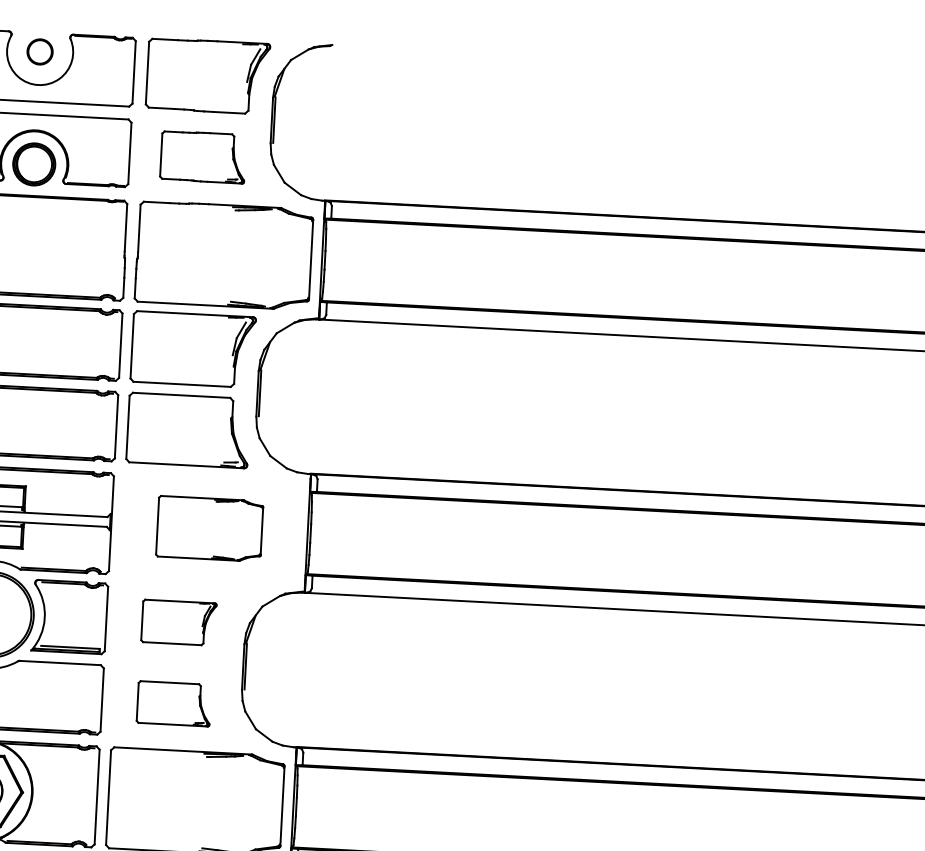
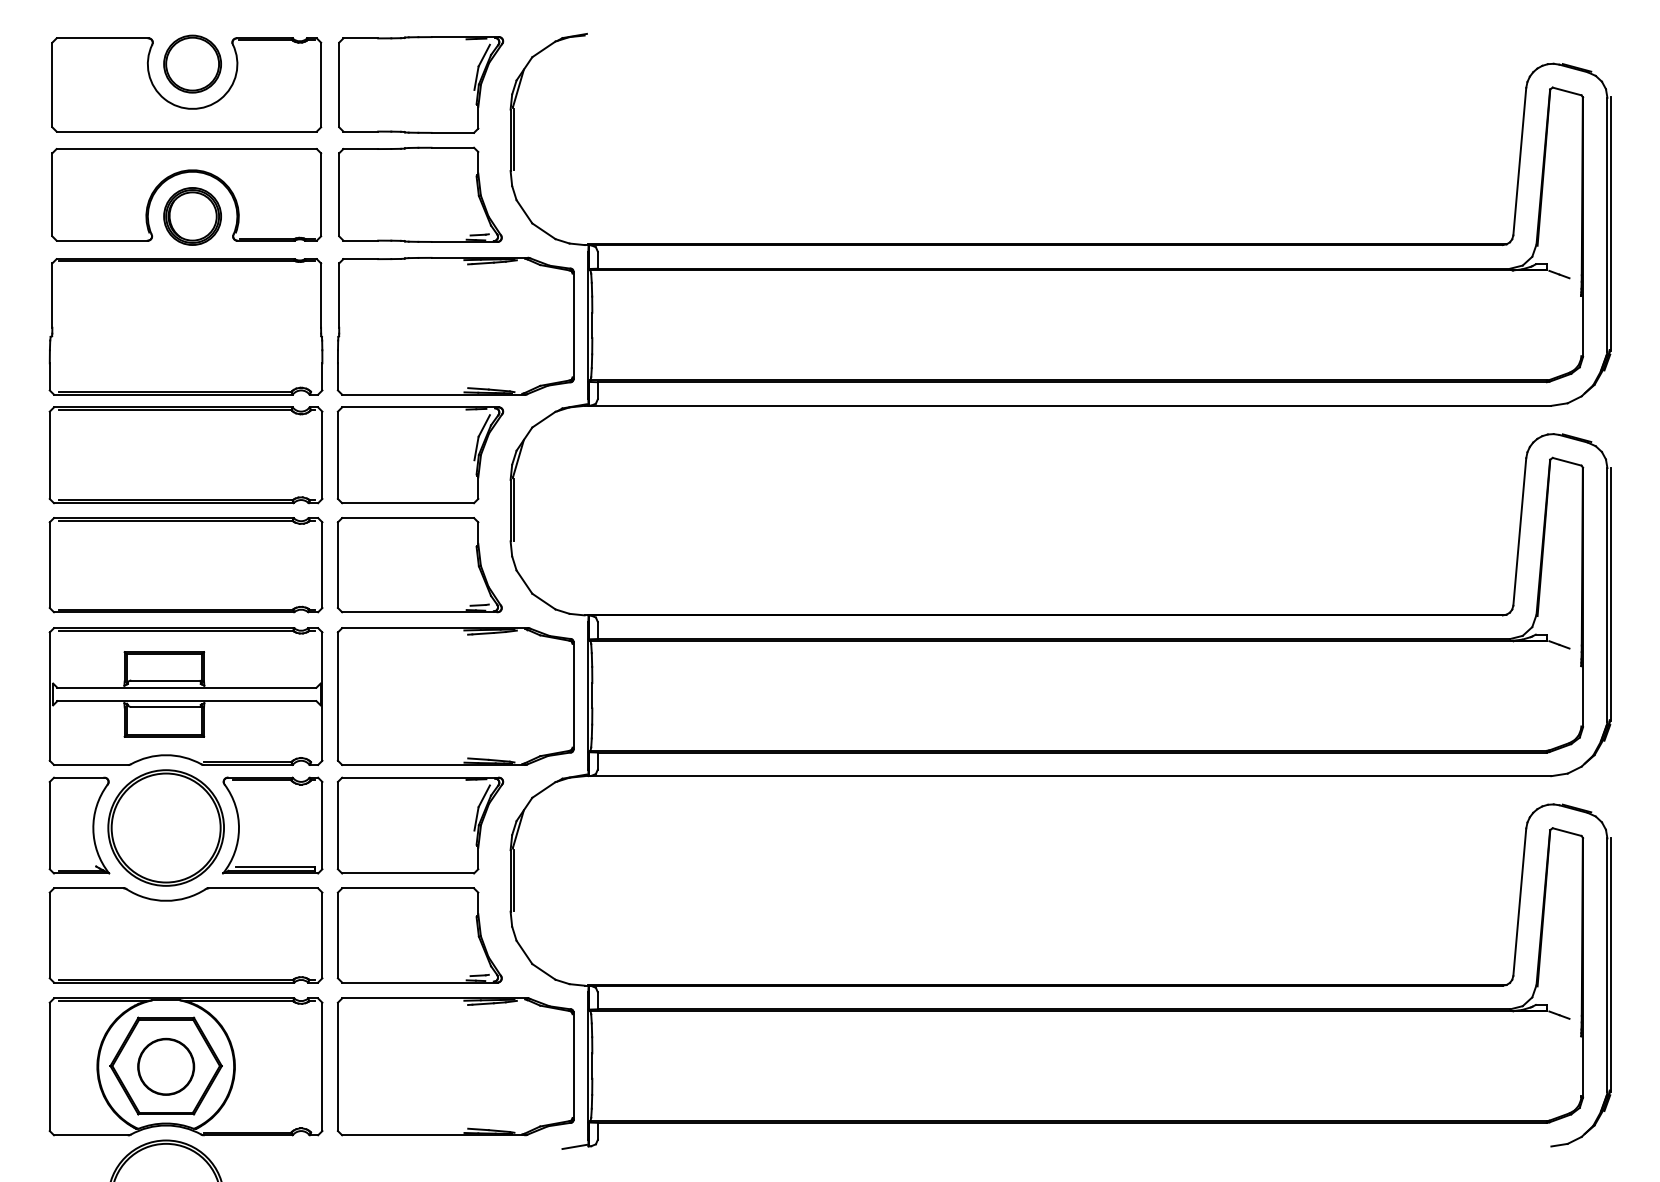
part: (40, 51) -> (192, 63), size x1.67
part: (203, 157) -> (420, 194), size x1.43
part: (209, 528) -> (455, 696), size x1.67
part: (178, 622) -> (420, 825), size x1.67
part: (173, 703) -> (419, 935), size x1.67

